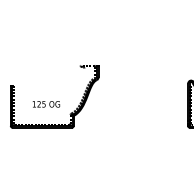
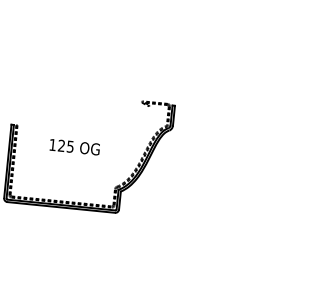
text: (46, 104) -> (74, 147), moved

